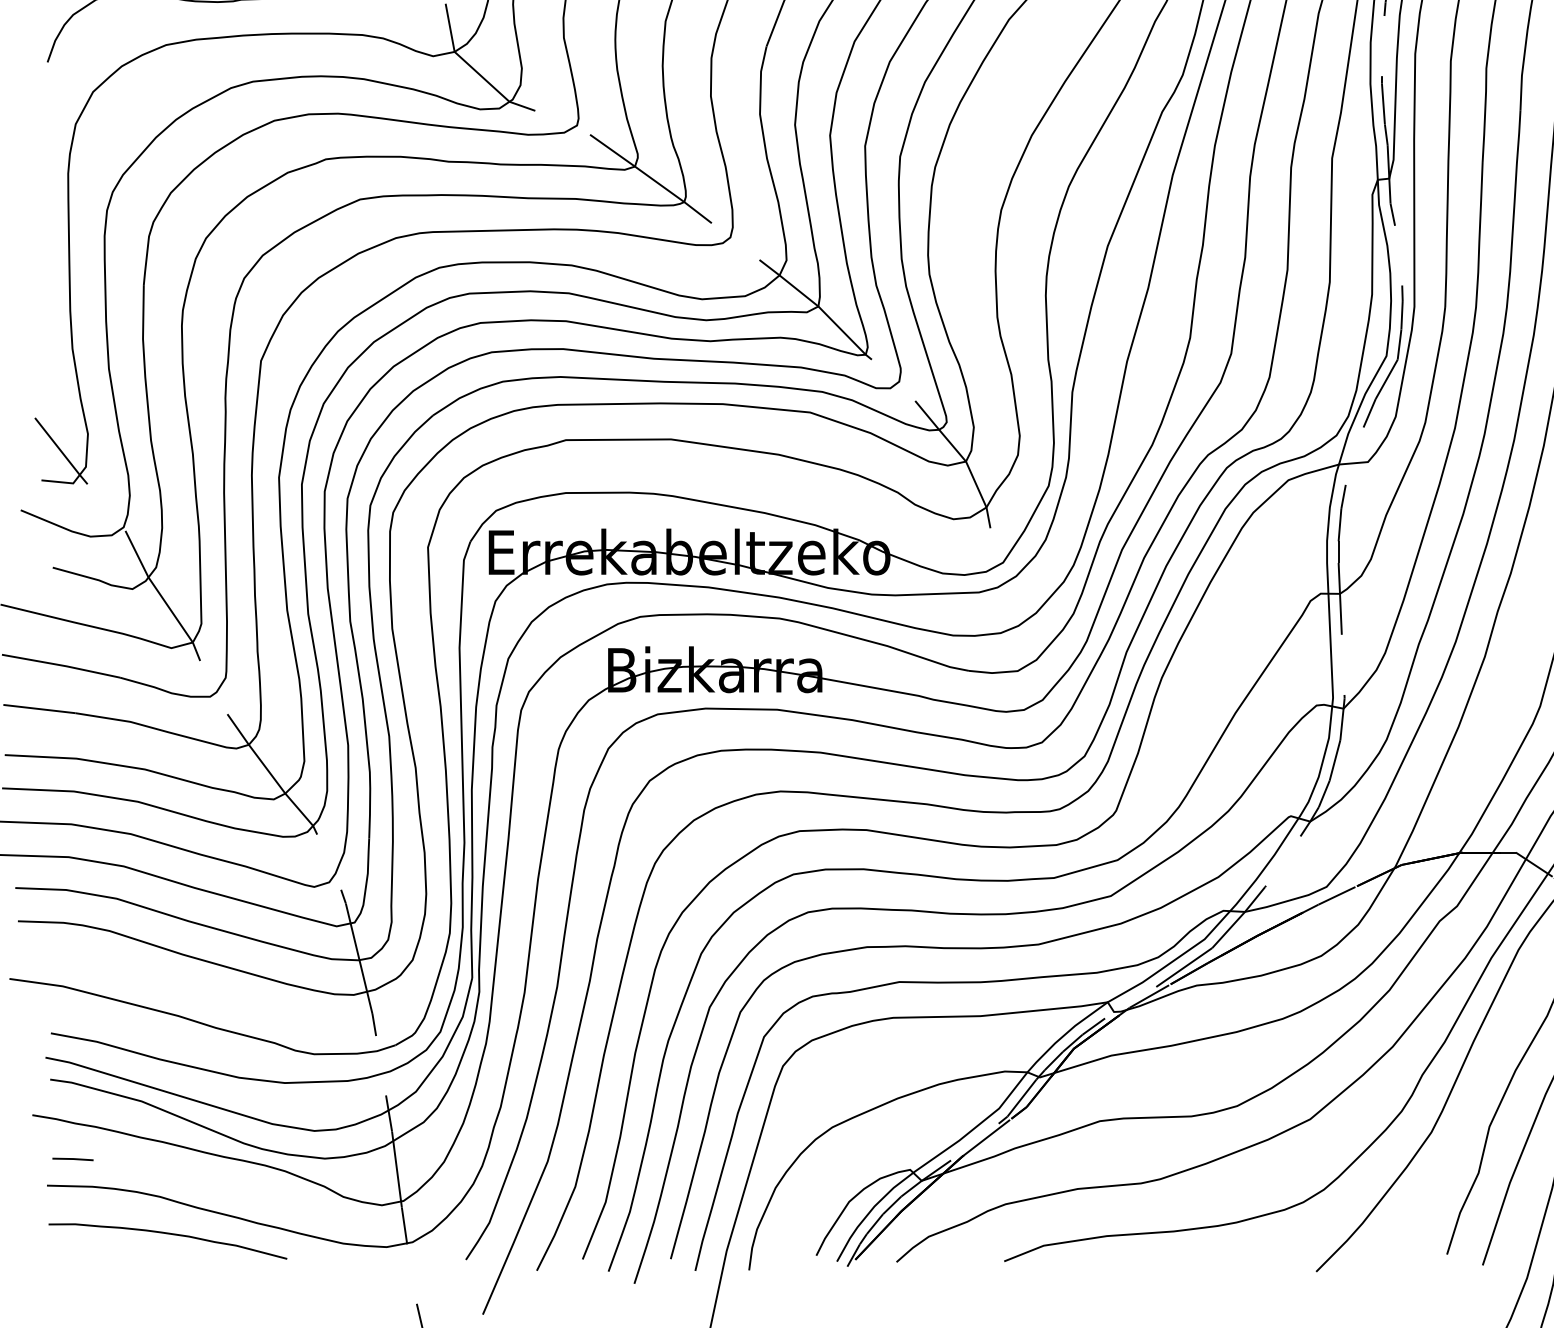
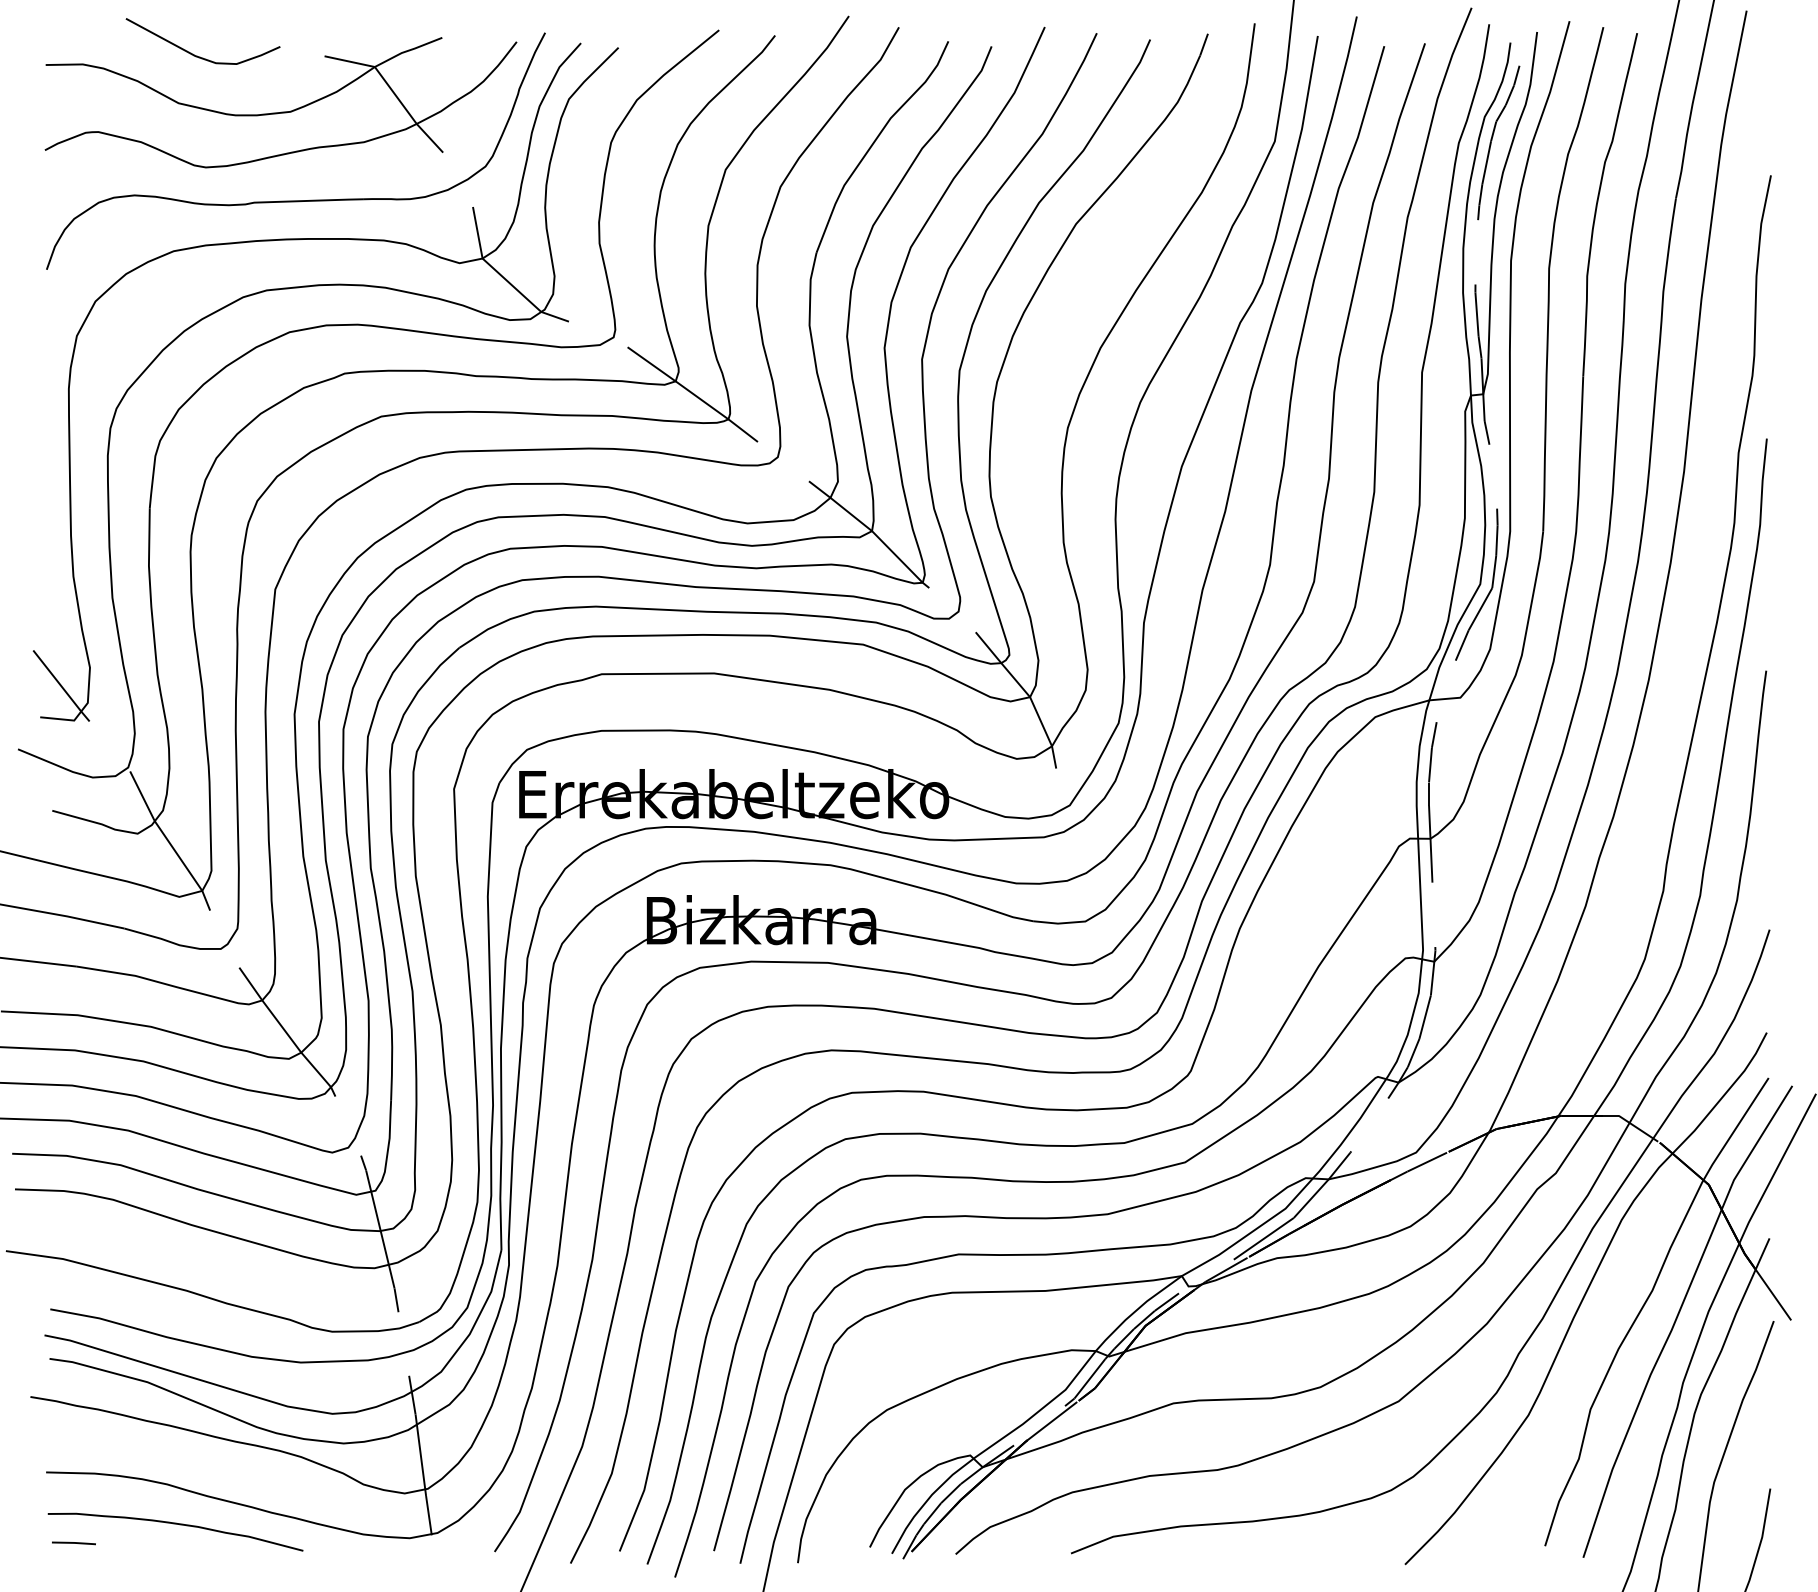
line: (72, 1159) -> (73, 1543), moved

